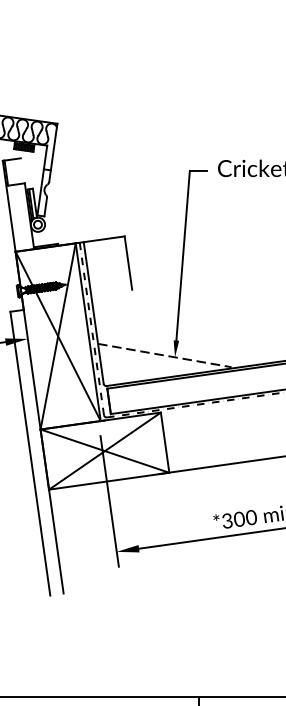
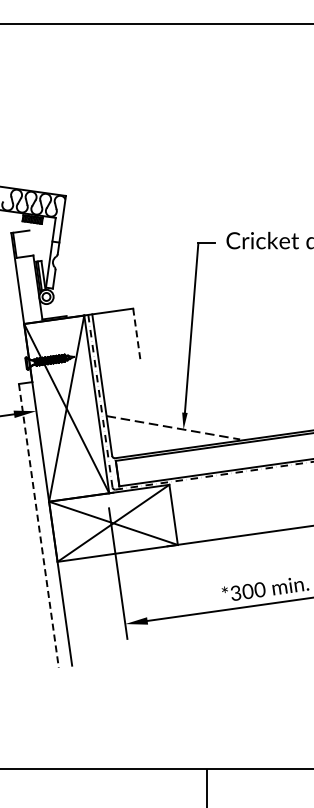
line: (127, 263) -> (136, 335), solid -> dashed
line: (29, 454) -> (38, 526), solid -> dashed

